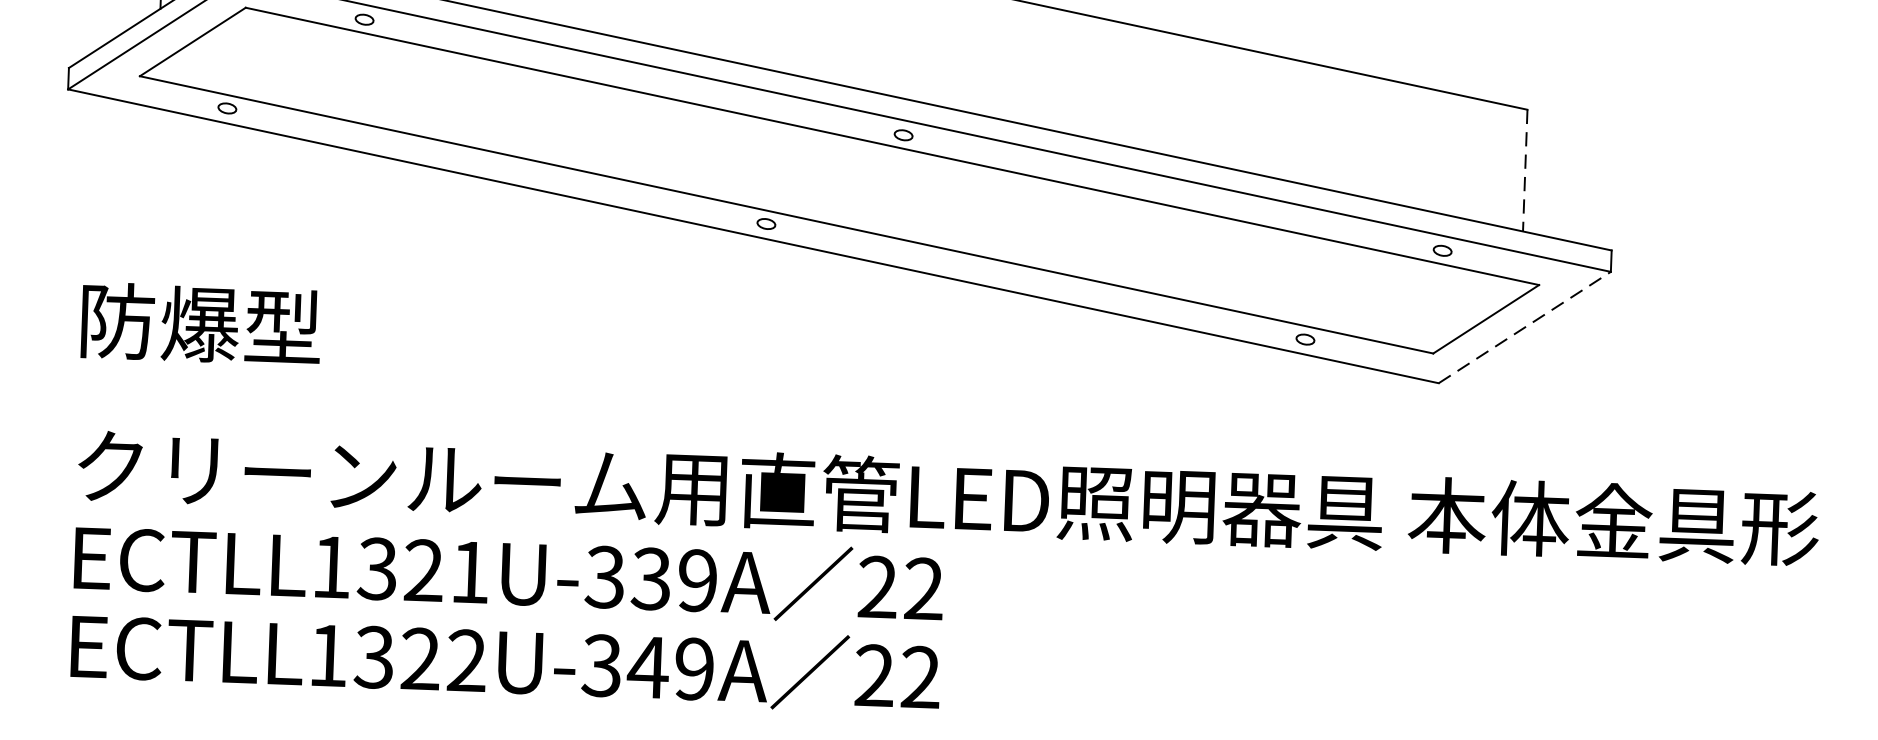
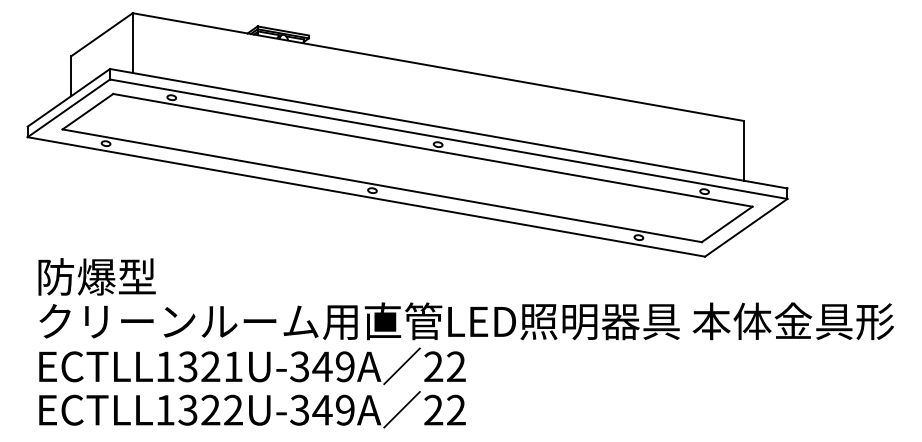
line: (1524, 169) -> (743, 150), dashed -> solid
text: (199, 323) -> (96, 276), moved
line: (1525, 326) -> (746, 227), dashed -> solid
text: (651, 578) -> (322, 366), ECTLL1321U-339A -> ECTLL1321U-349A

